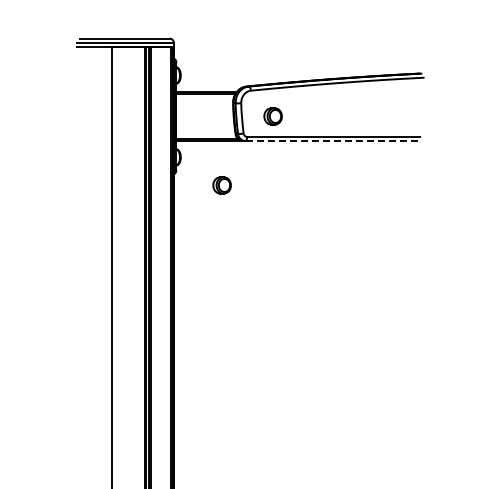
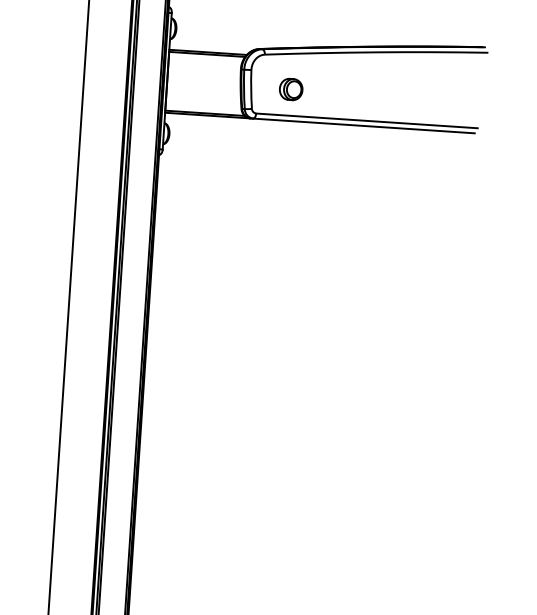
line: (331, 141) -> (363, 126), dashed -> solid
part: (221, 185) -> (219, 173), removed

